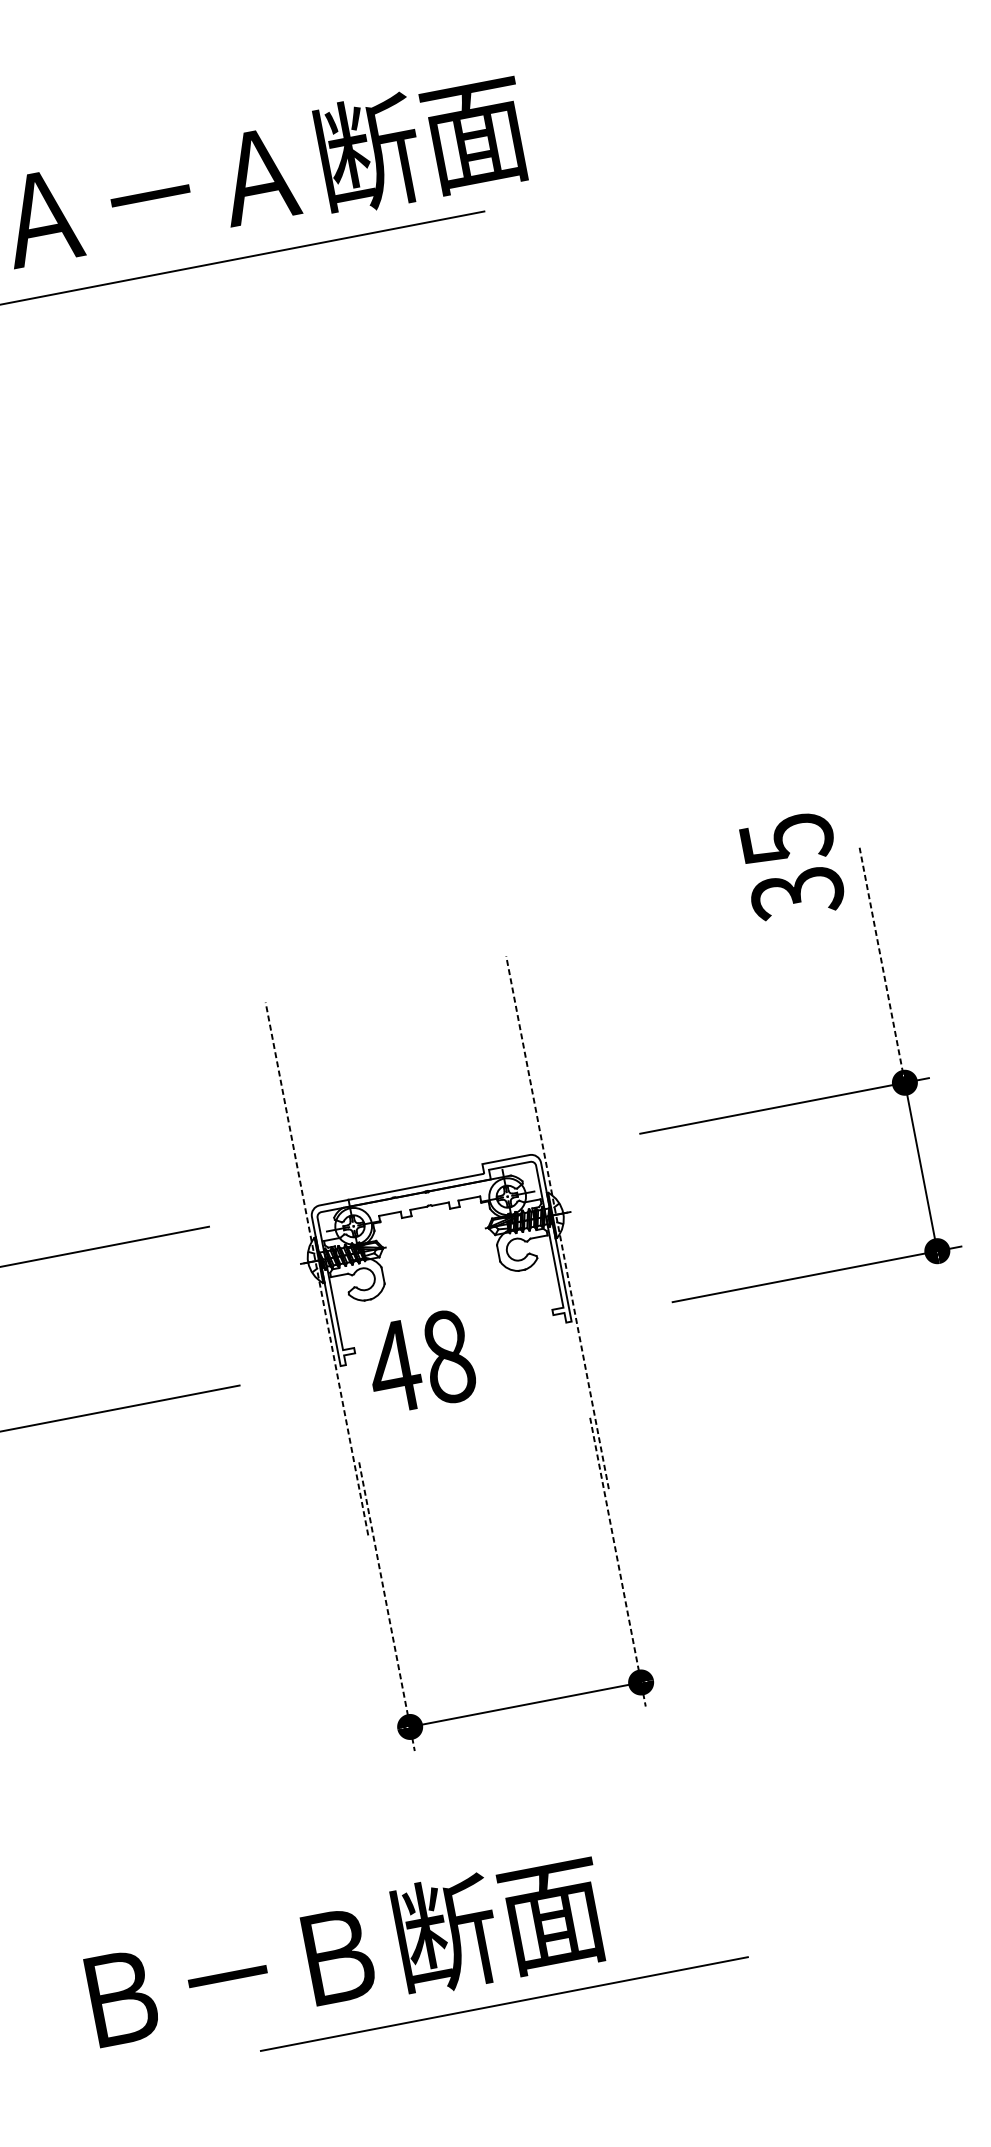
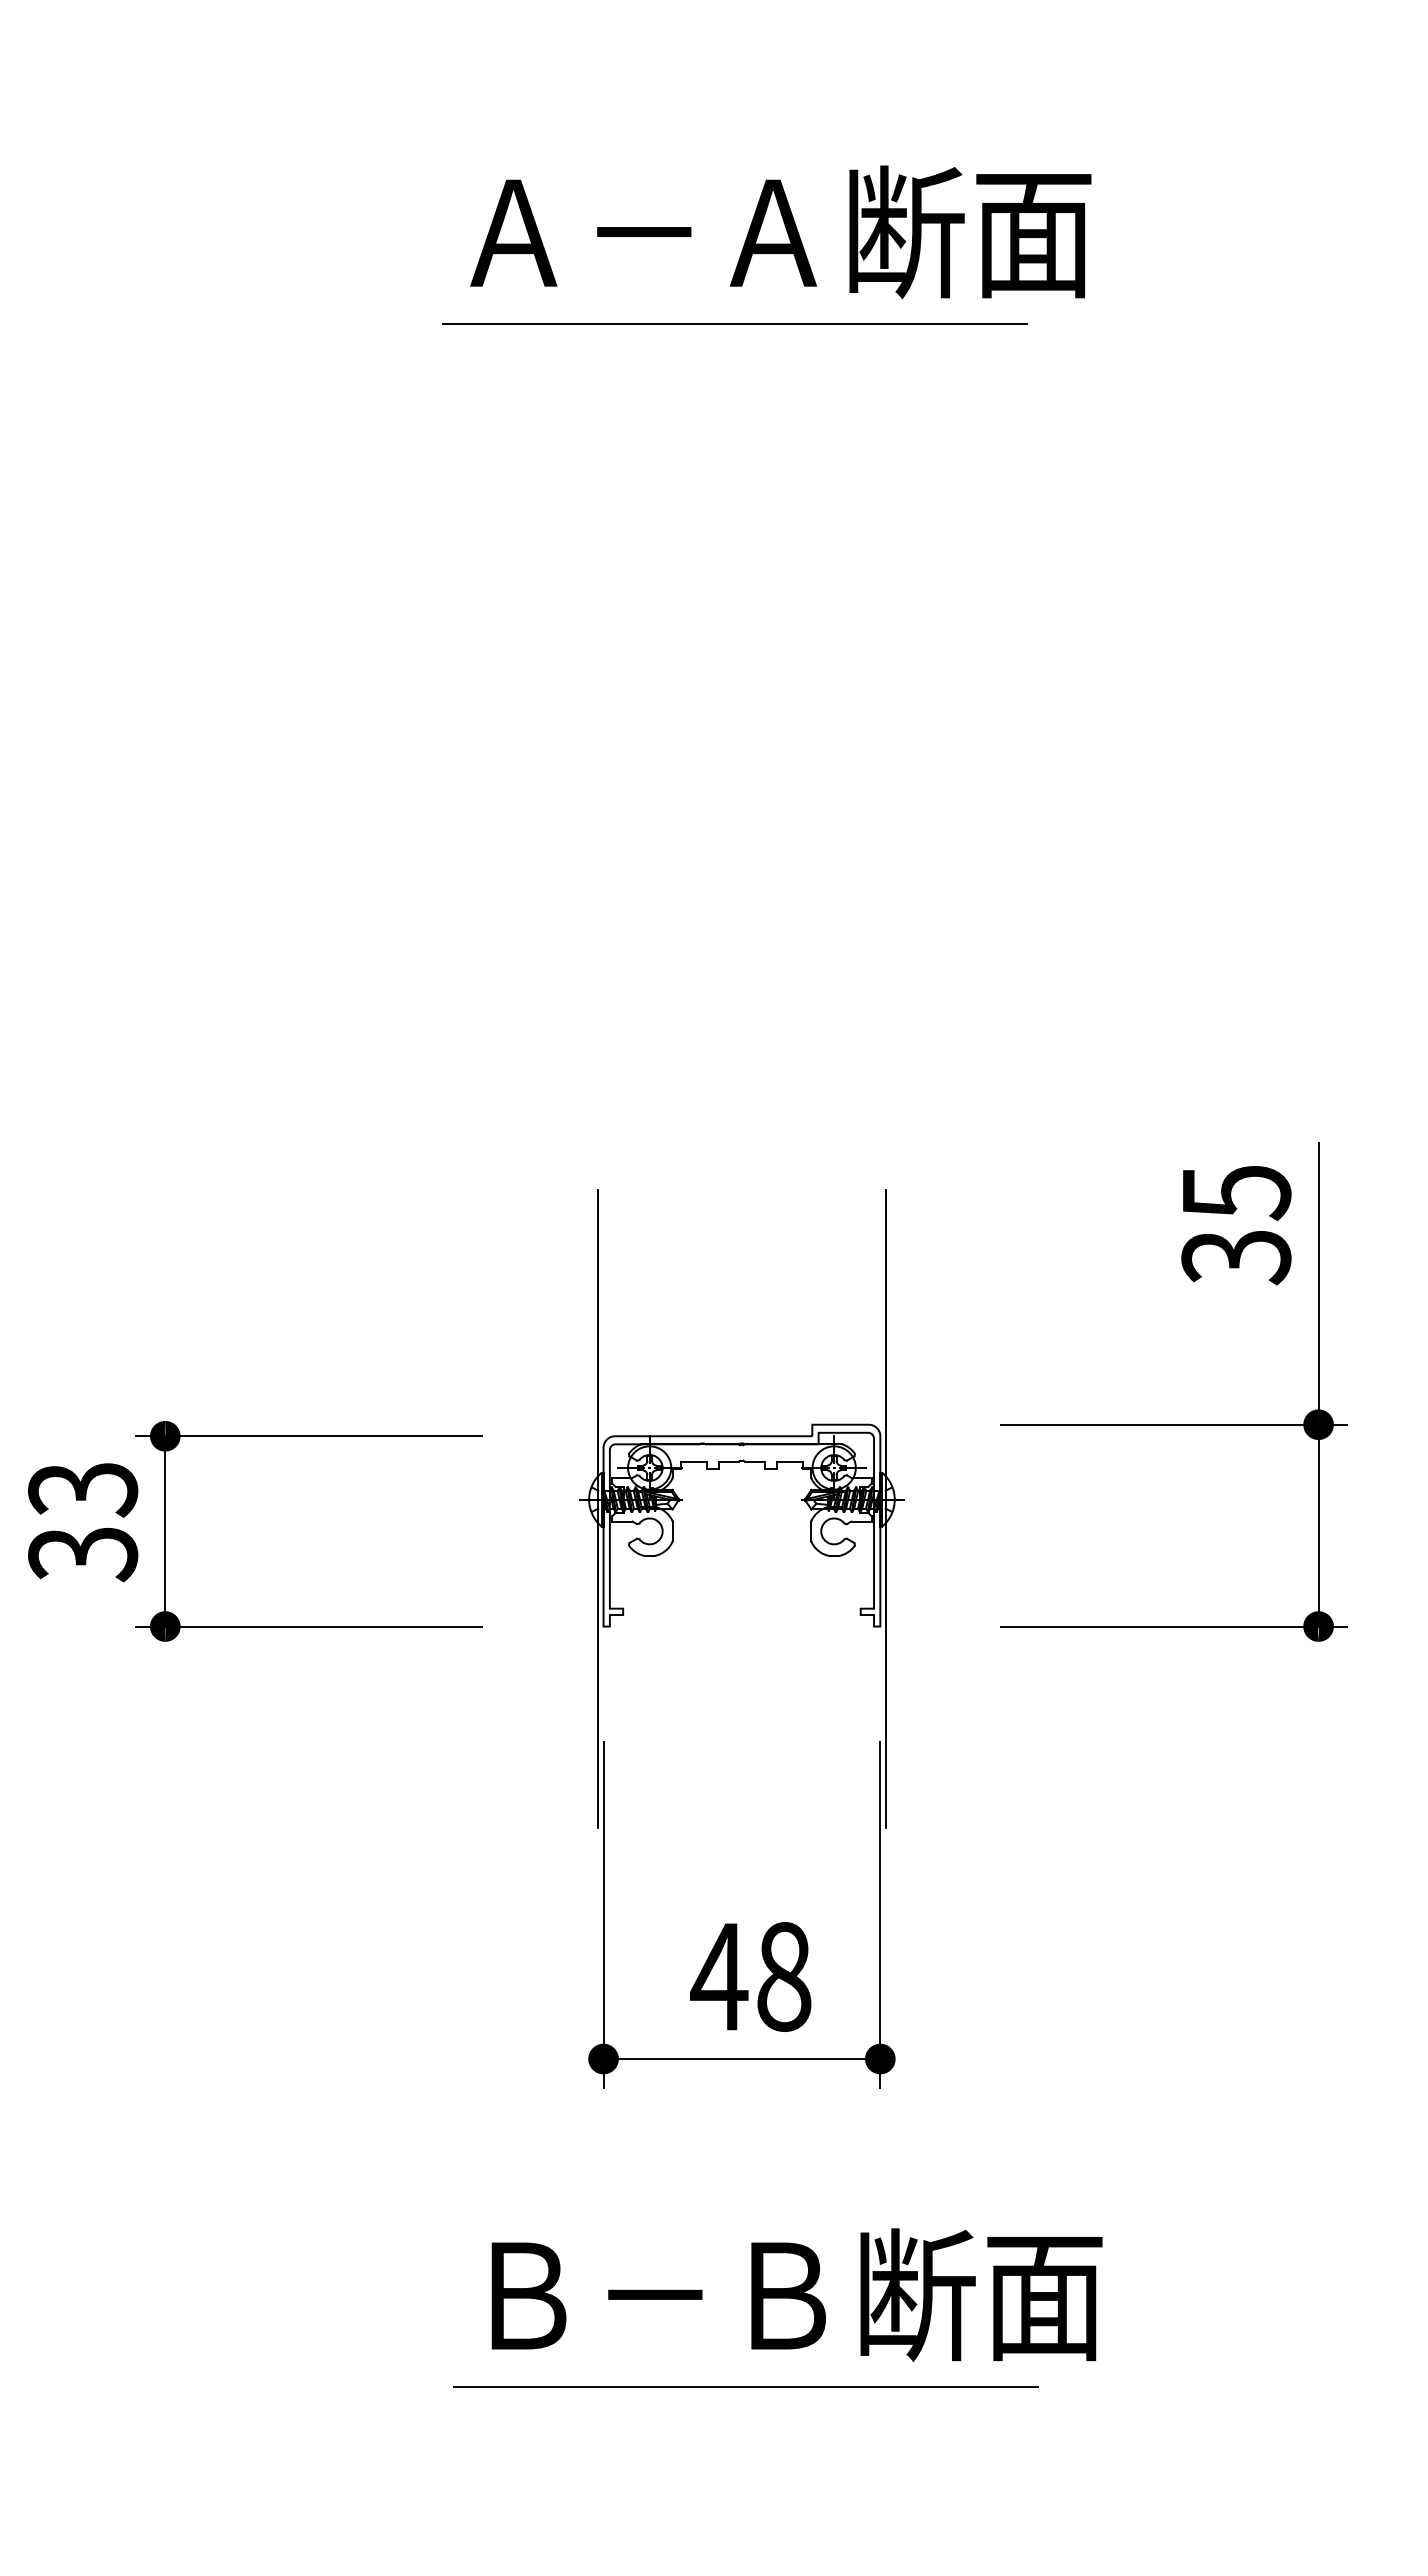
text: (792, 867) -> (1236, 1225), moved
line: (882, 964) -> (1318, 1283), dashed -> solid
line: (557, 1222) -> (886, 1508), dashed -> solid
line: (316, 1268) -> (597, 1508), dashed -> solid
text: (420, 1361) -> (750, 1976), moved
line: (618, 1561) -> (880, 1914), dashed -> solid
line: (386, 1606) -> (603, 1914), dashed -> solid
text: (345, 1954) -> (796, 2295), moved
line: (504, 2003) -> (745, 2386), moved

